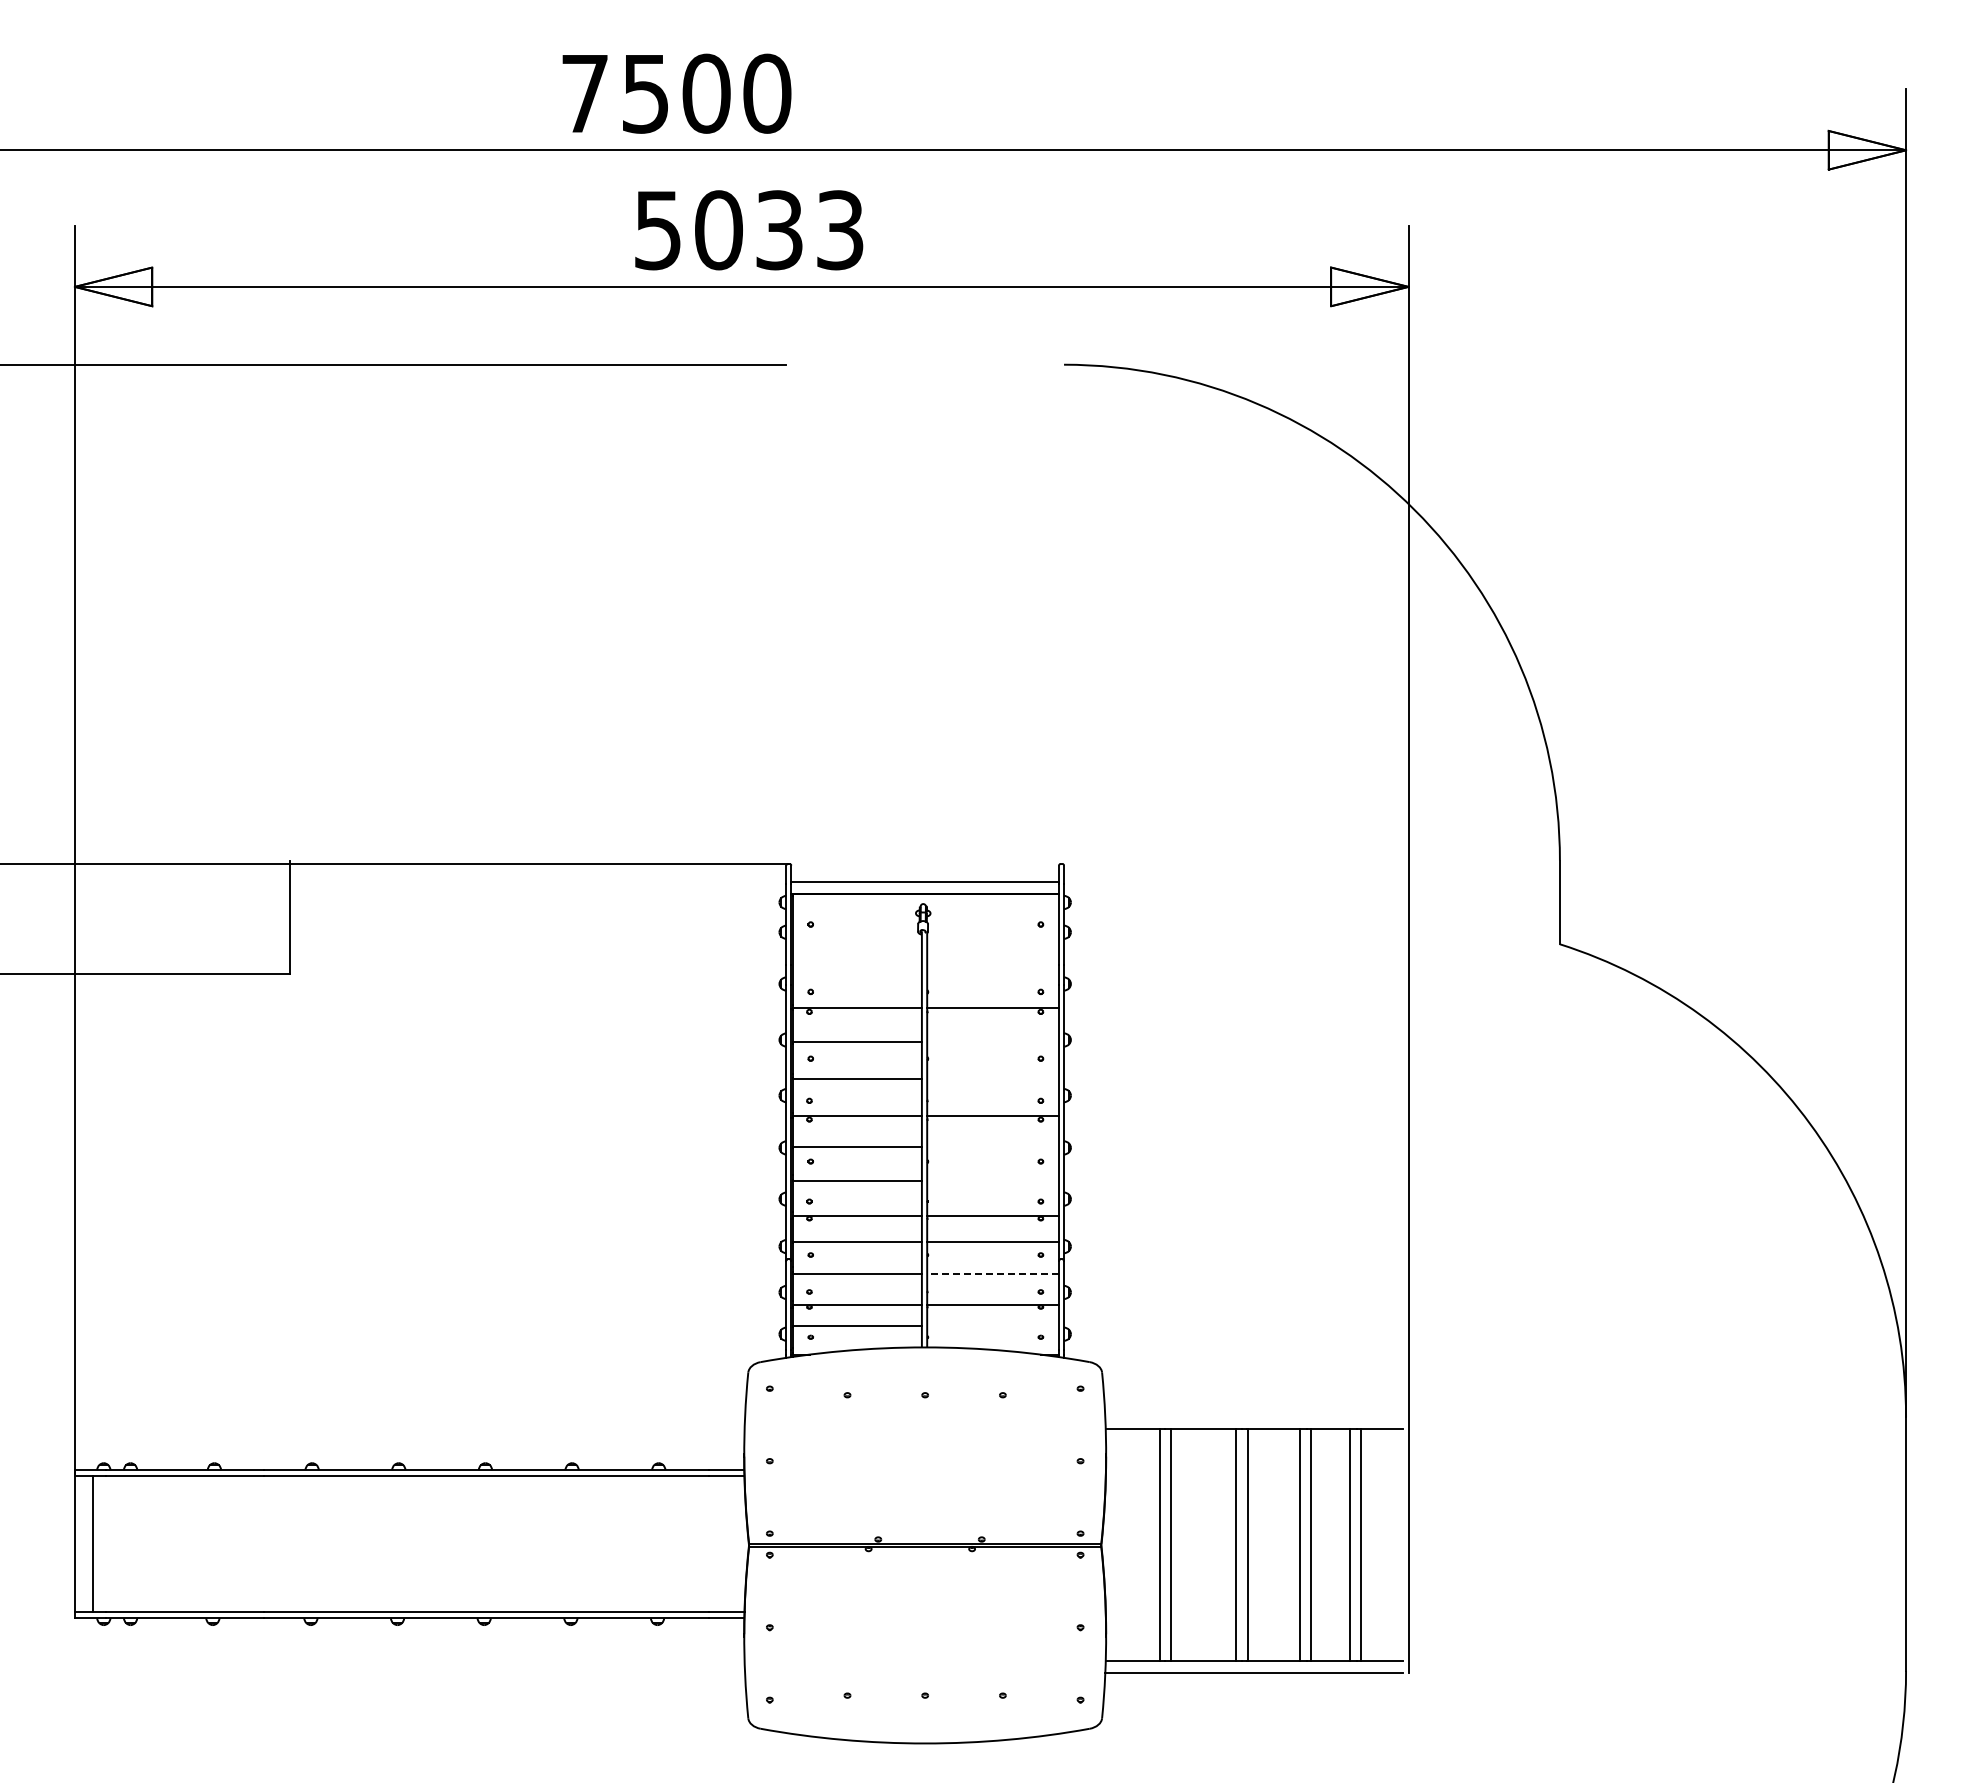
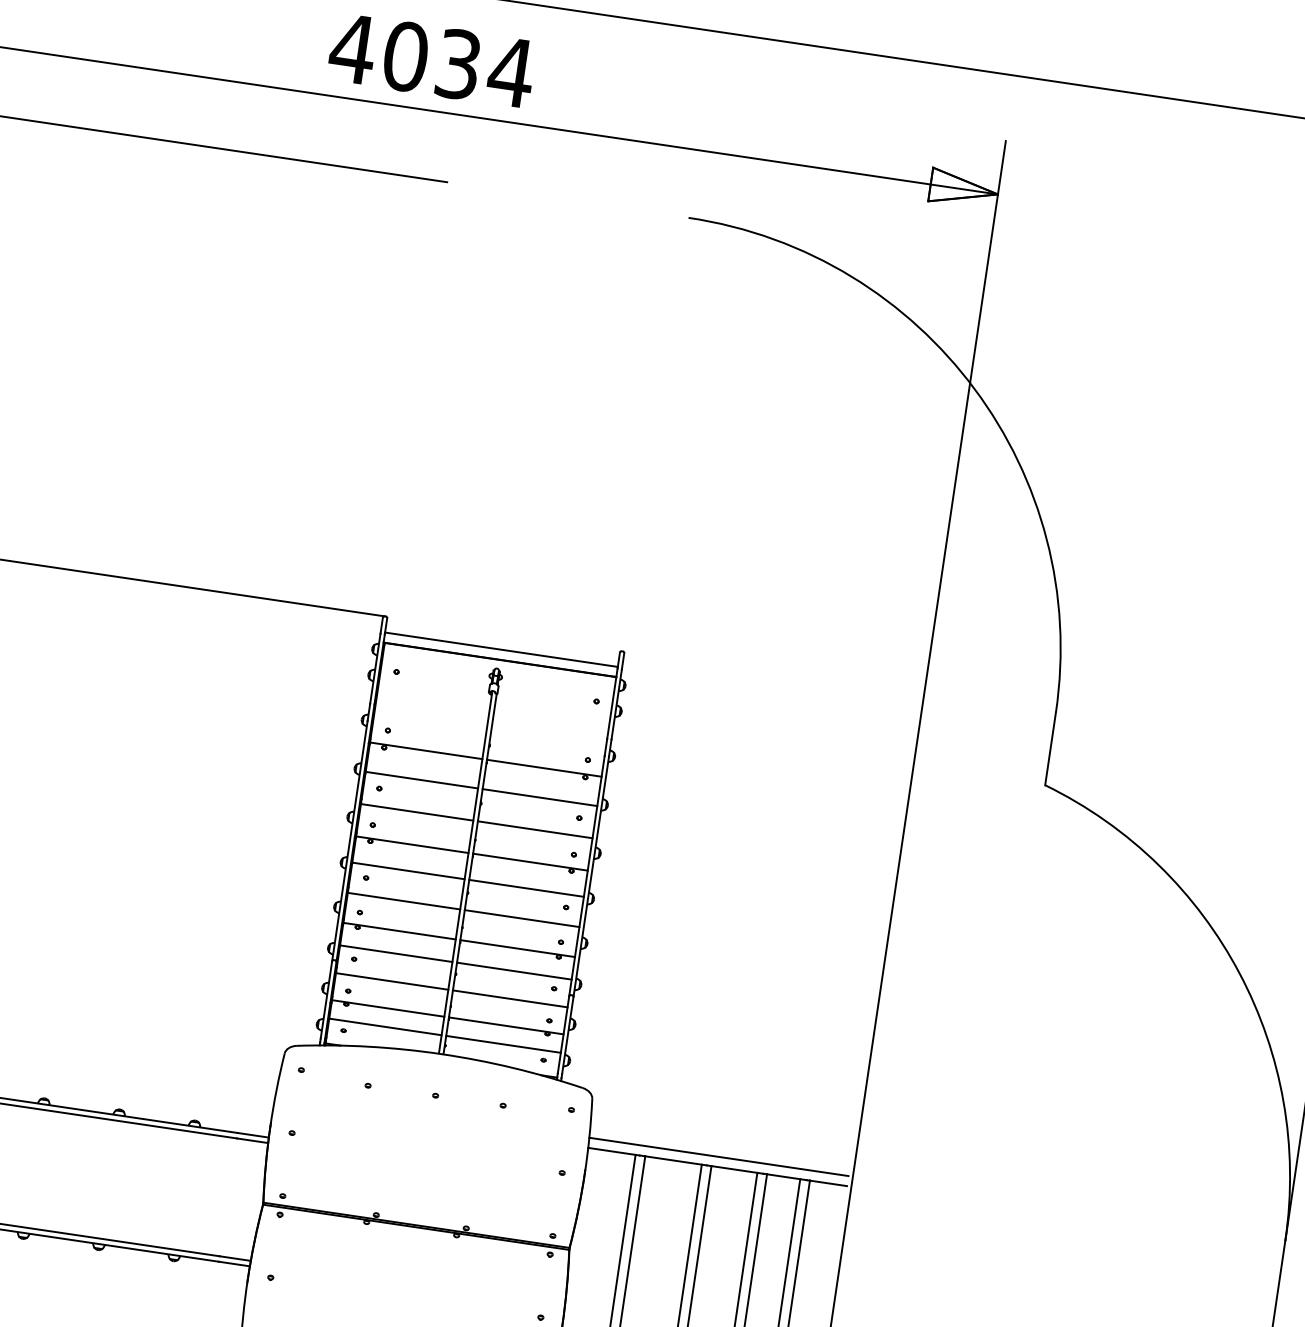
text: (748, 230) -> (431, 60), 5033 -> 4034
line: (993, 1042) -> (540, 797), added
line: (993, 1079) -> (535, 830), added
line: (993, 1146) -> (526, 888), added
line: (993, 1181) -> (522, 918), added
line: (993, 1273) -> (510, 998), dashed -> solid
line: (993, 1326) -> (503, 1044), added
line: (1254, 1417) -> (718, 1157), added

